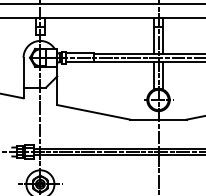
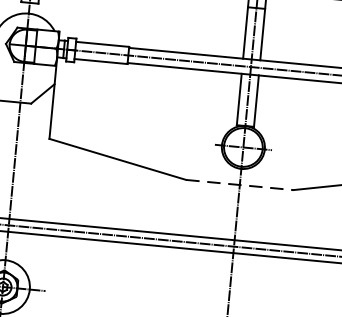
line: (159, 119) -> (241, 184), solid -> dashed

